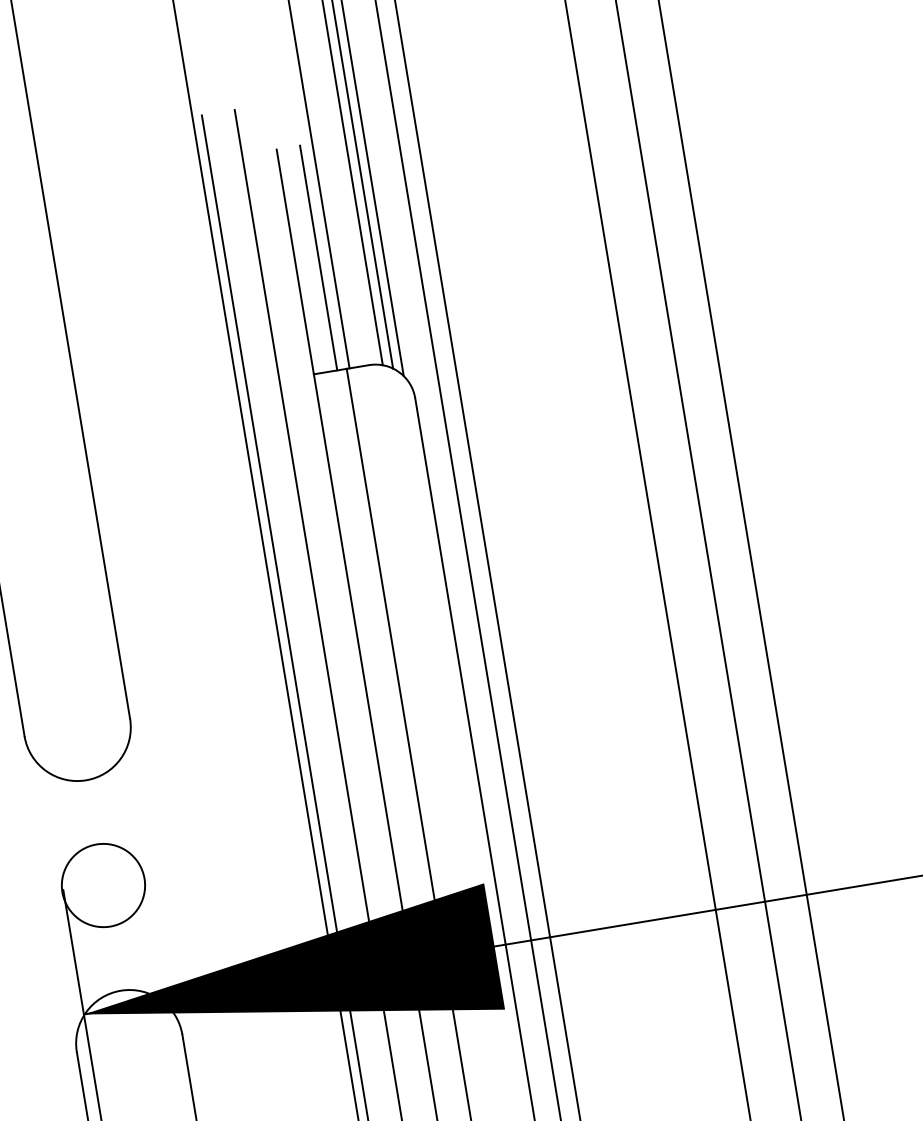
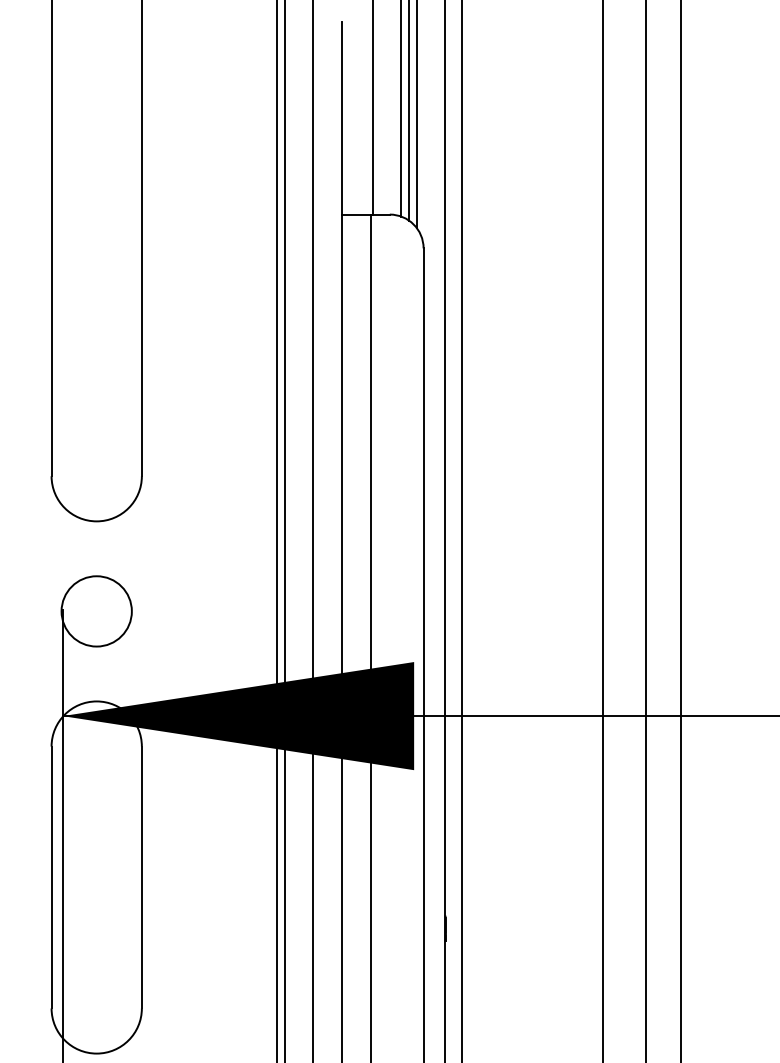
line: (318, 258) -> (362, 118), removed

